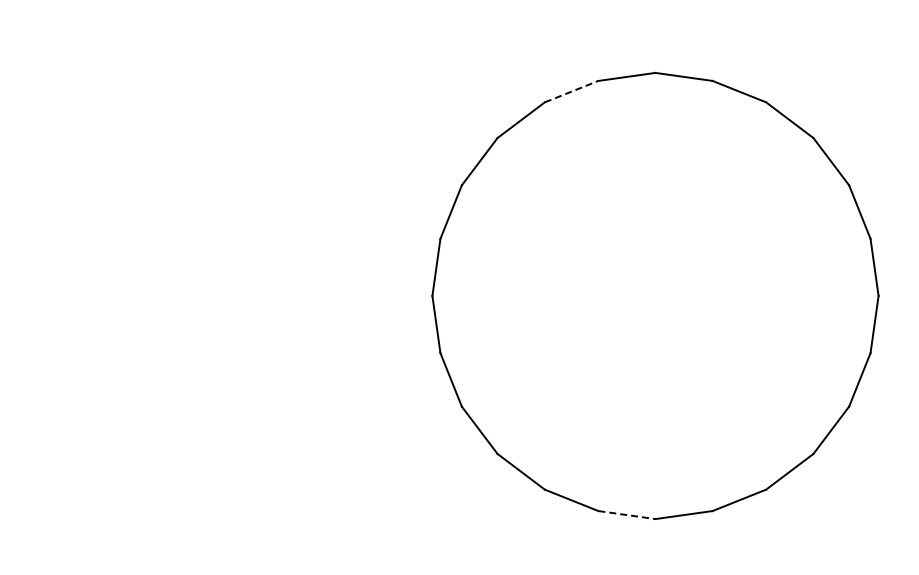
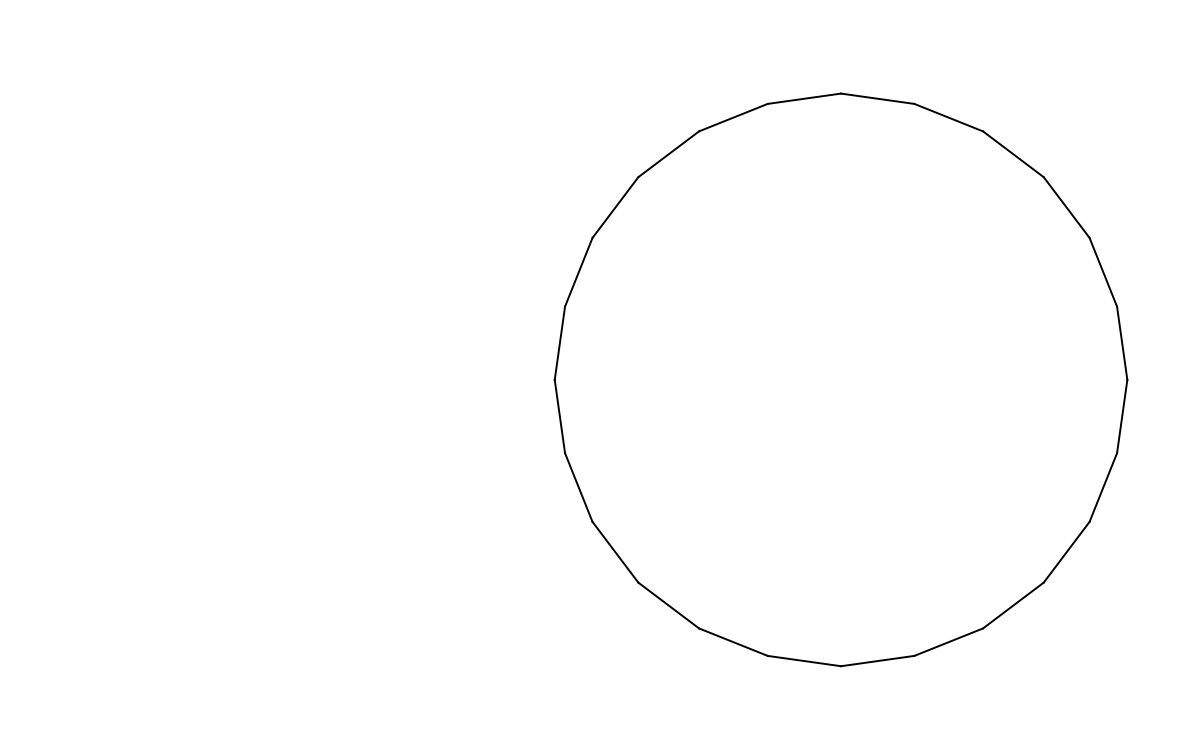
line: (571, 91) -> (733, 117), dashed -> solid
line: (626, 515) -> (803, 661), dashed -> solid

